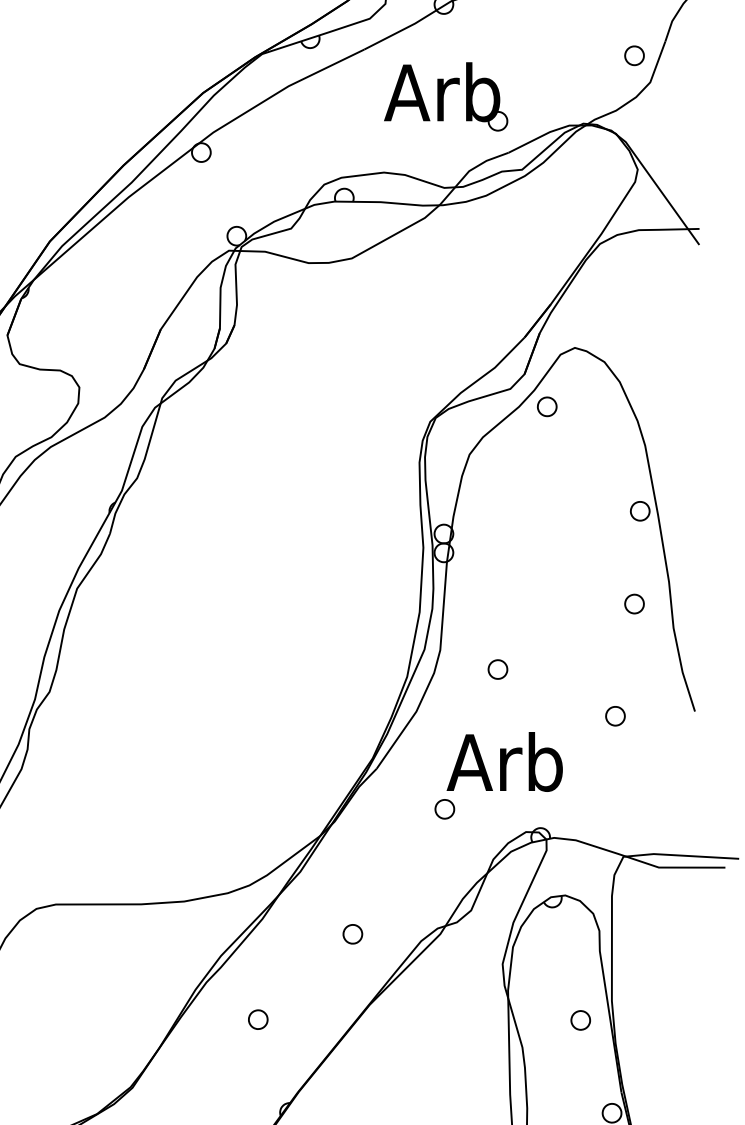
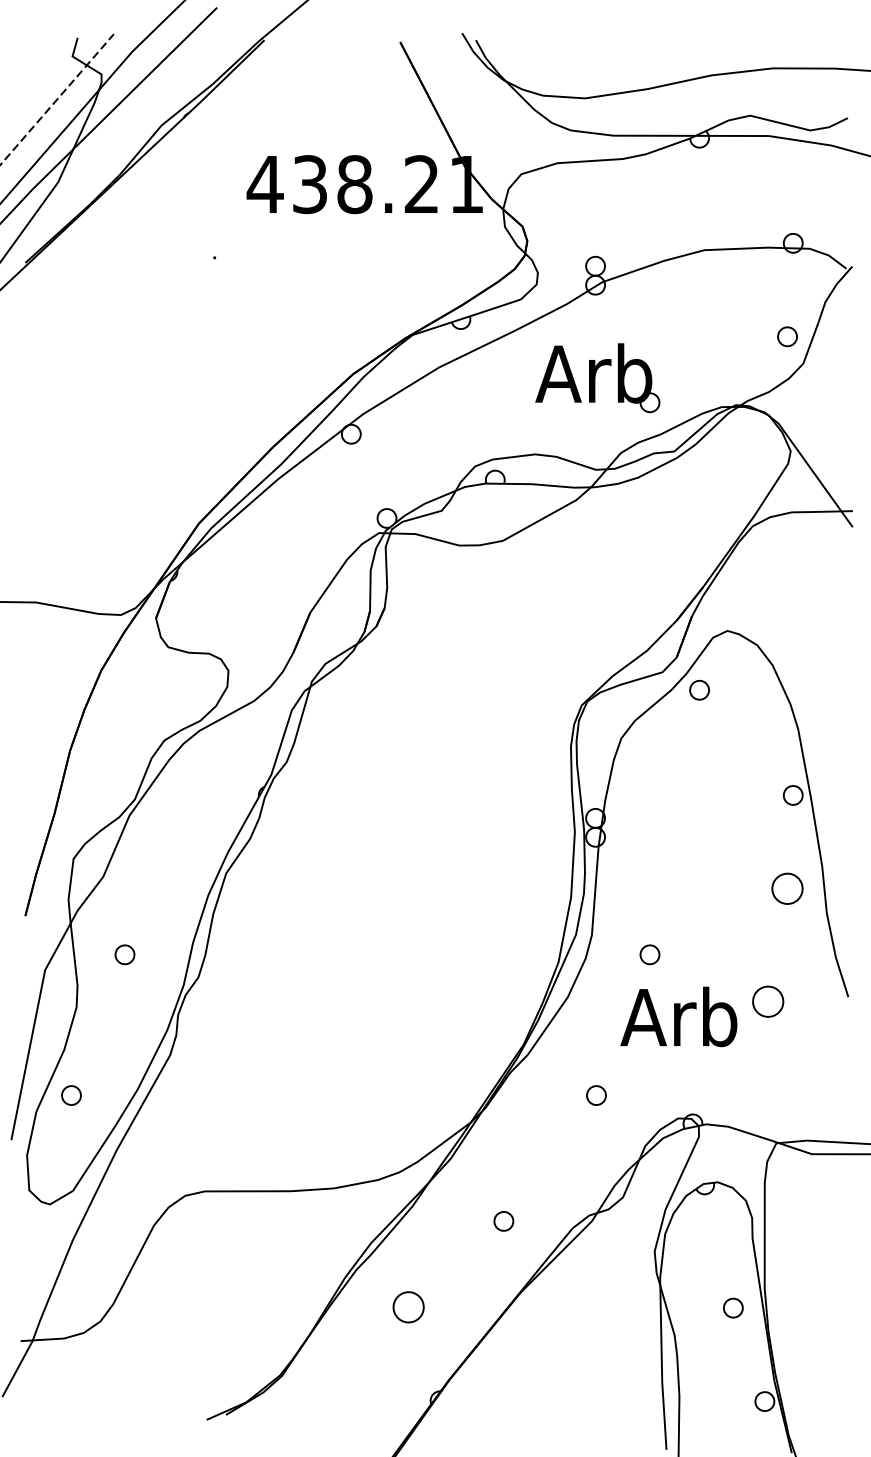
part: (634, 603) -> (787, 888), size x1.6
part: (615, 715) -> (768, 1001), size x1.6
text: (504, 761) -> (678, 1016), moved
part: (258, 1019) -> (408, 1307), size x1.6

